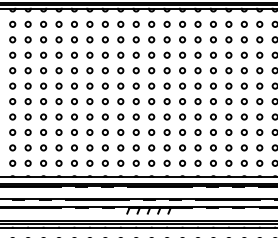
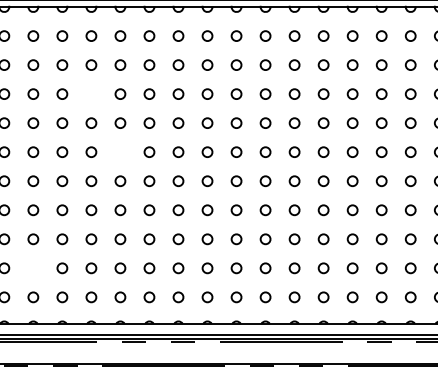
circle: (58, 54) -> (90, 92), removed
circle: (74, 85) -> (120, 150), removed
circle: (27, 147) -> (32, 267), removed

